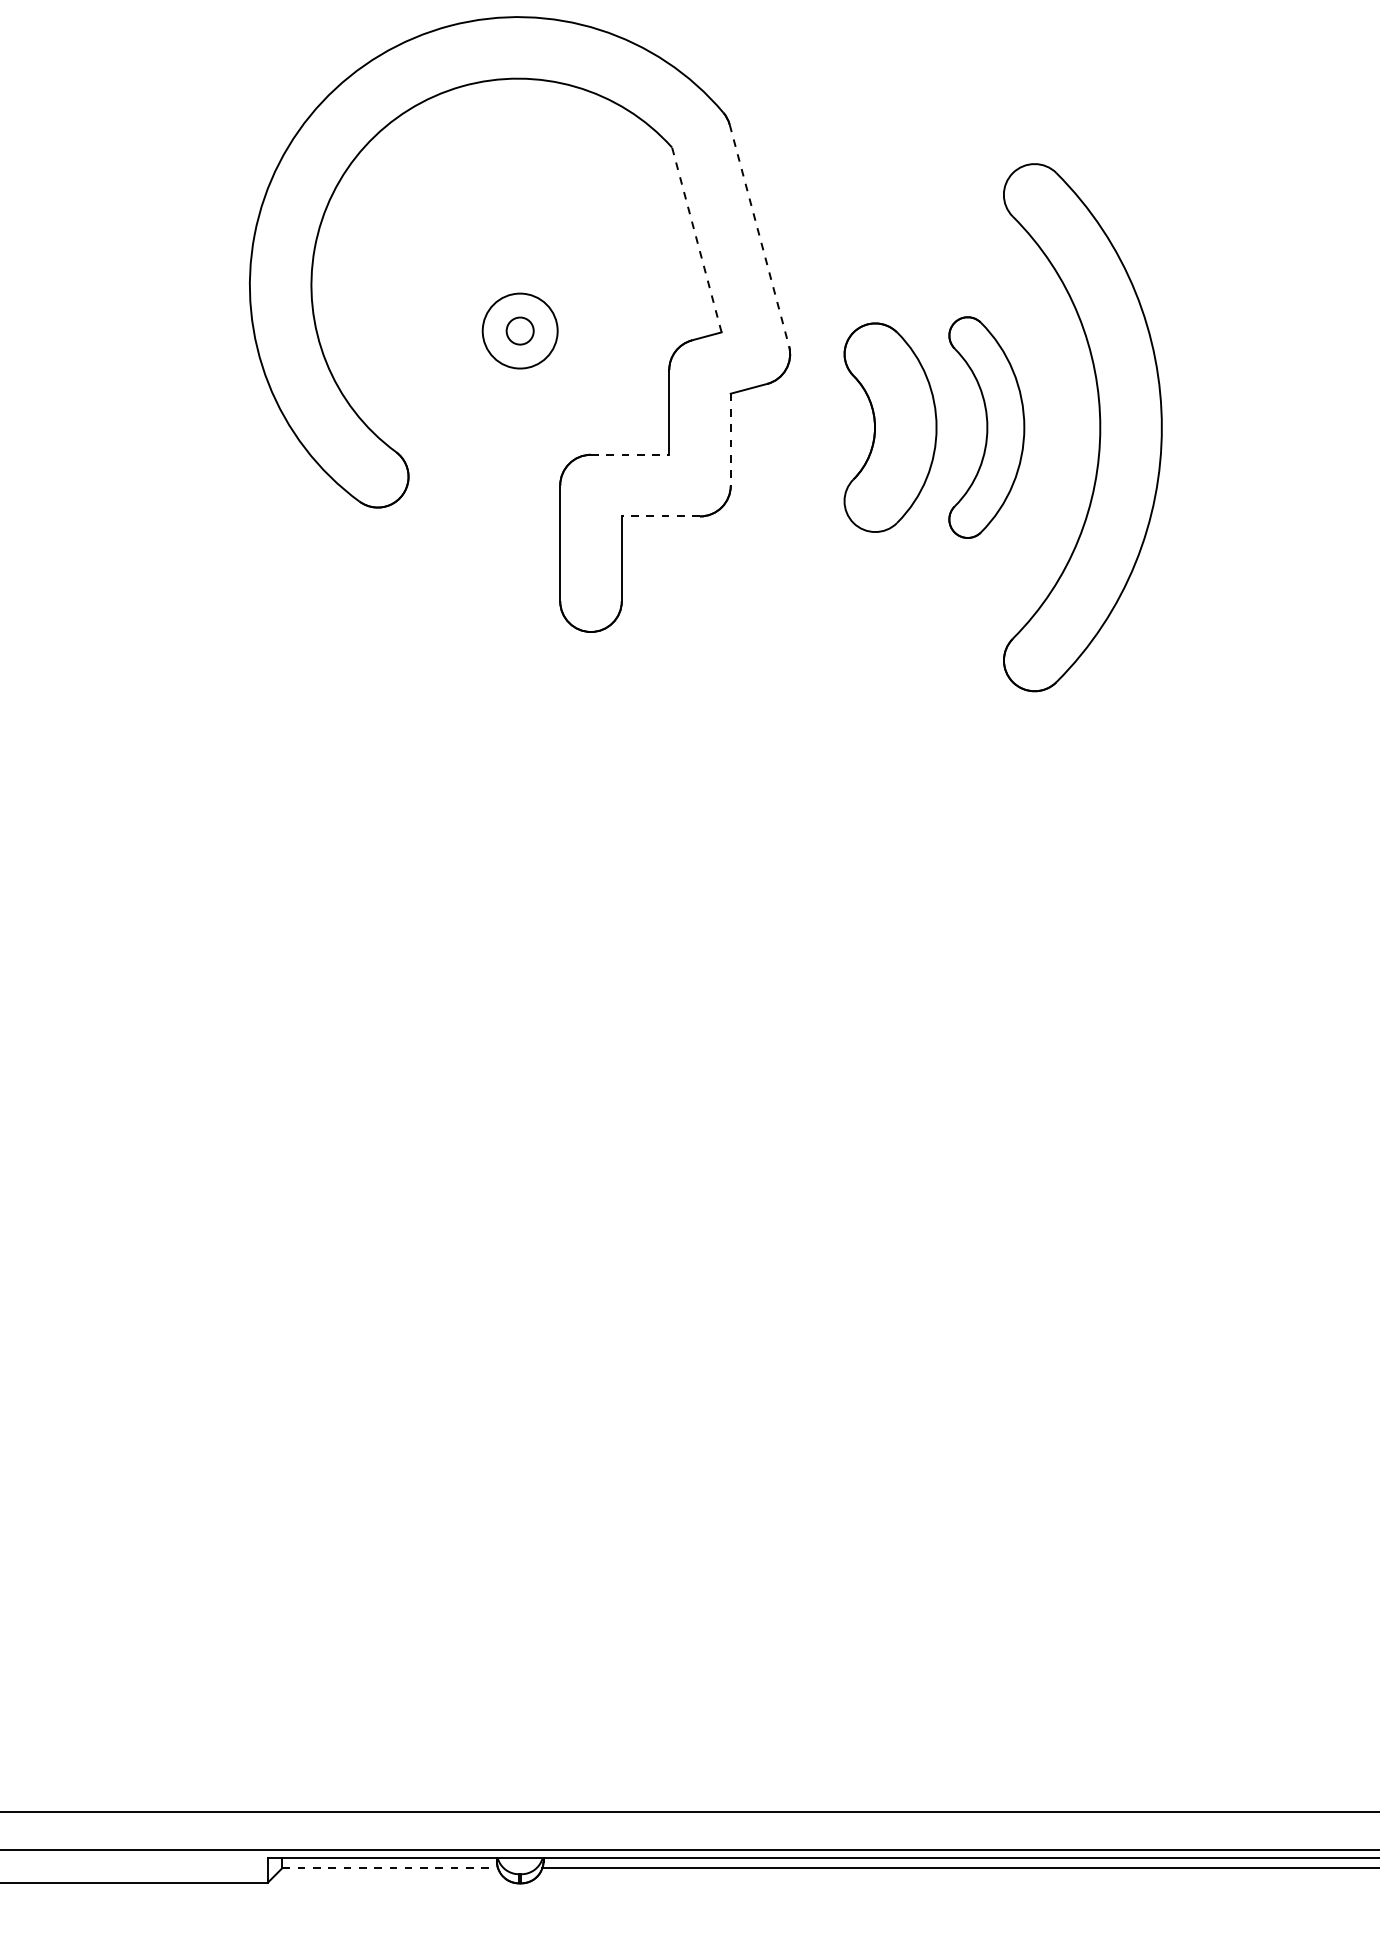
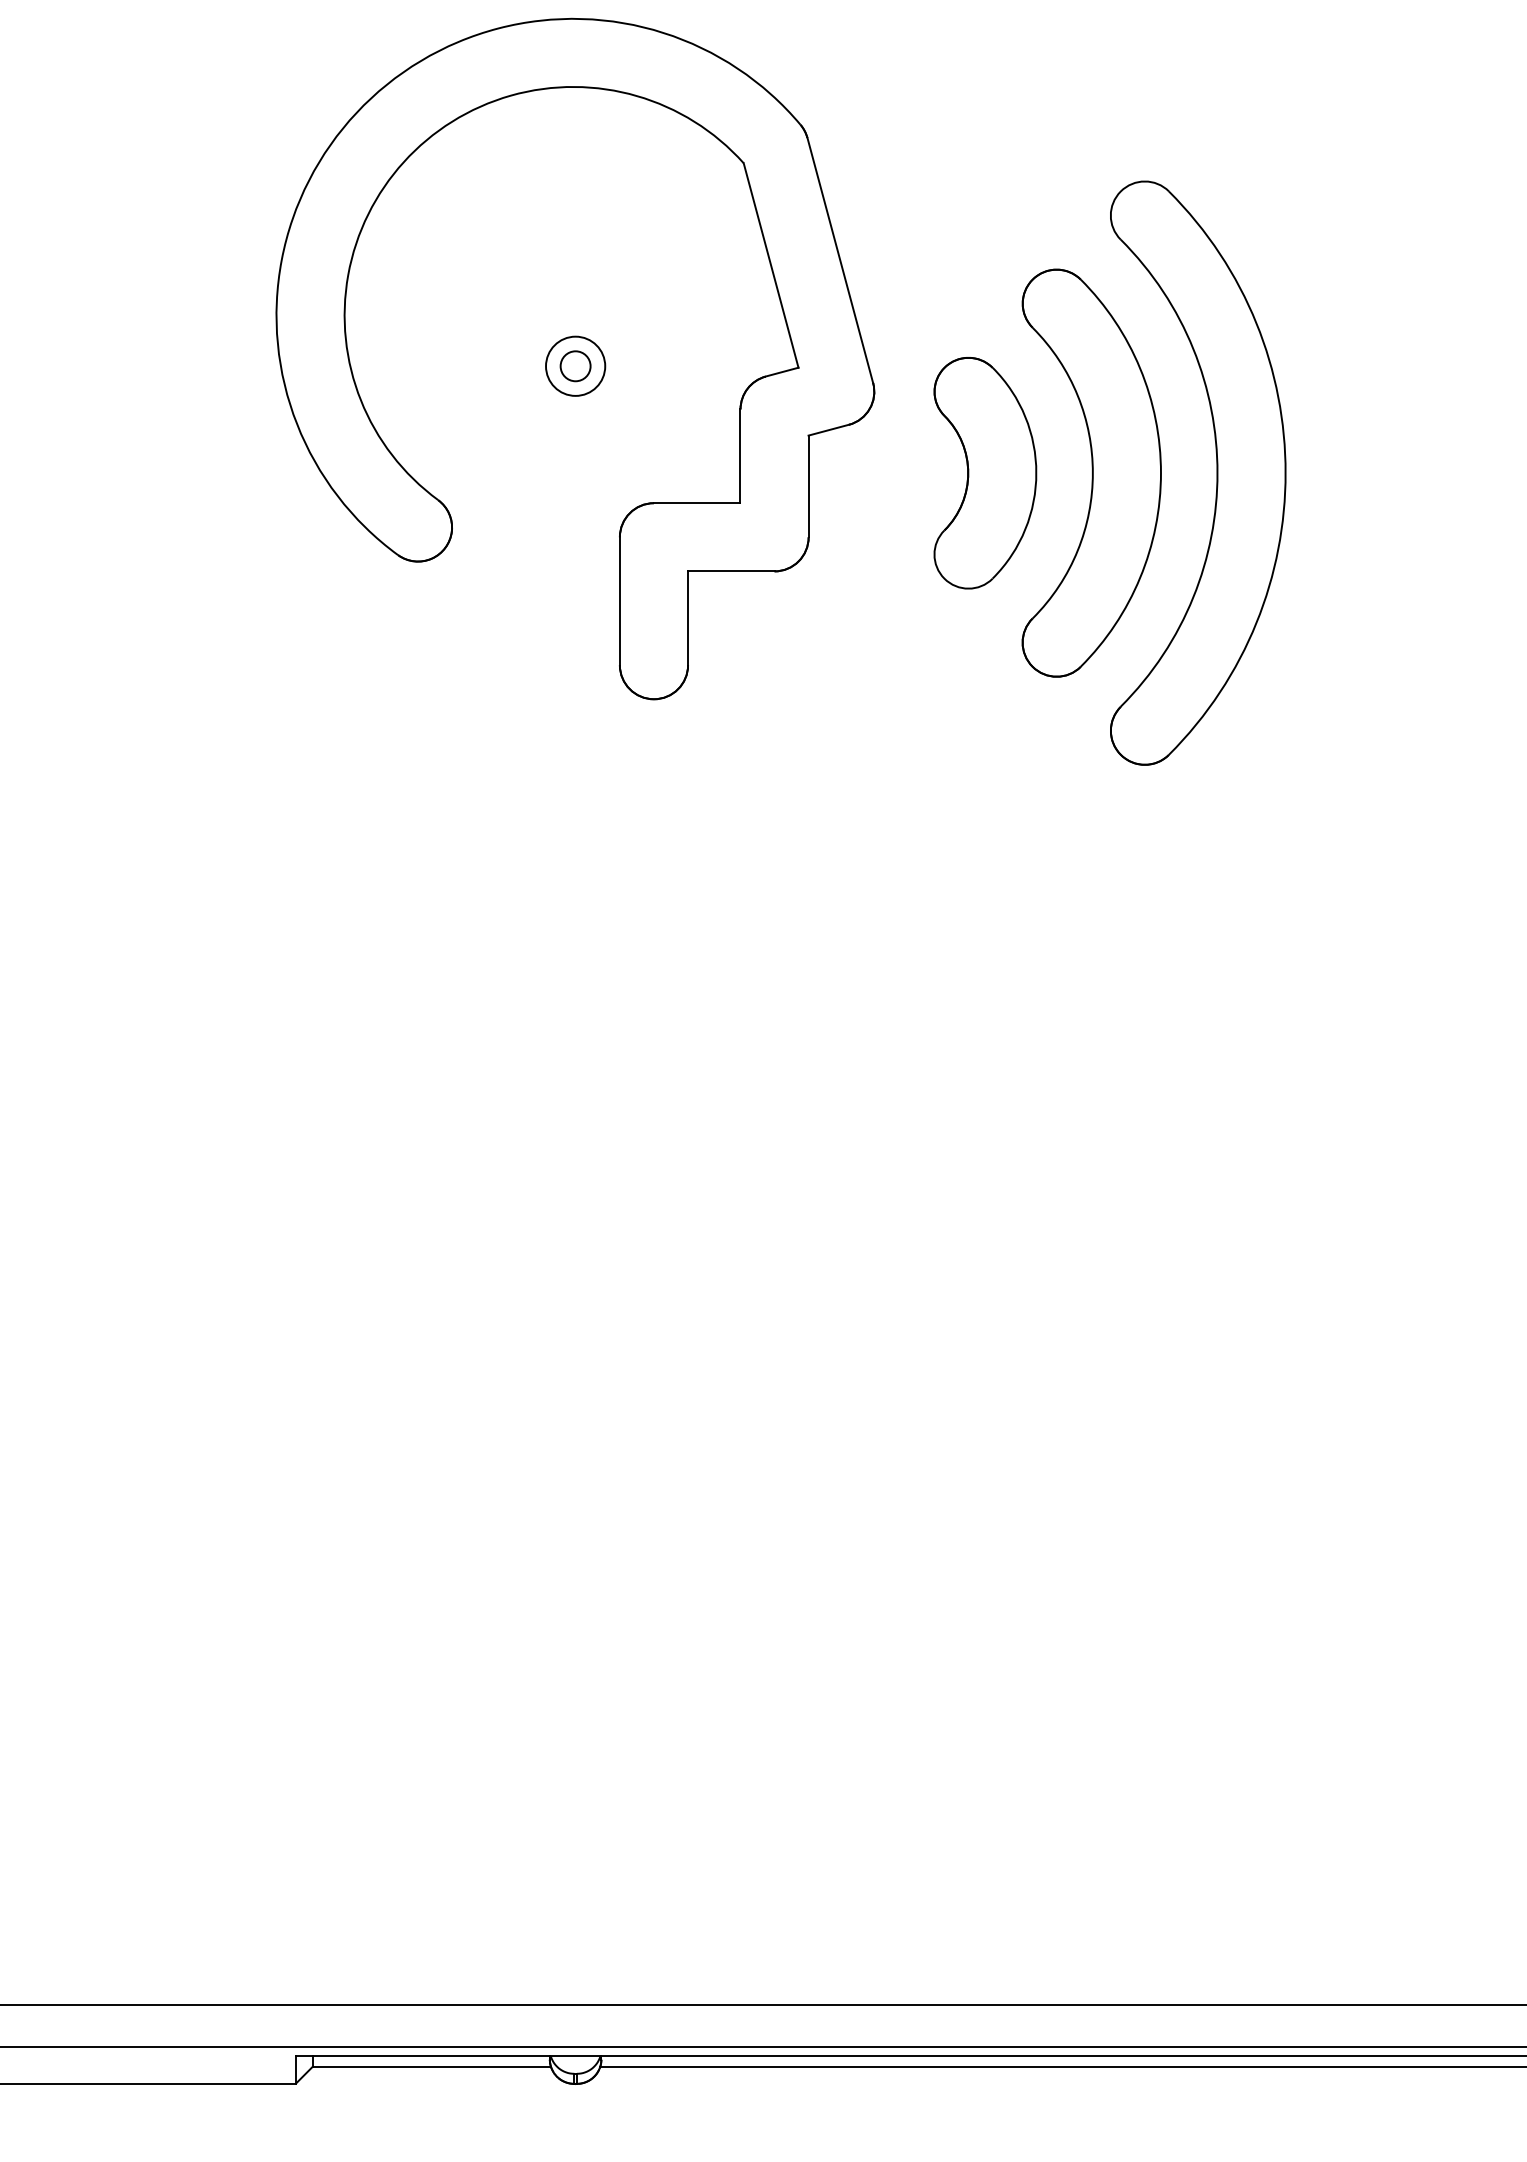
line: (759, 235) -> (840, 260), dashed -> solid
line: (696, 239) -> (770, 264), dashed -> solid
circle: (519, 330) -> (574, 365), size x0.71
part: (986, 427) -> (1091, 472), size x1.67
line: (730, 439) -> (808, 486), dashed -> solid
line: (630, 454) -> (697, 502), dashed -> solid
line: (660, 516) -> (730, 571), dashed -> solid
line: (390, 1868) -> (432, 2067), dashed -> solid

